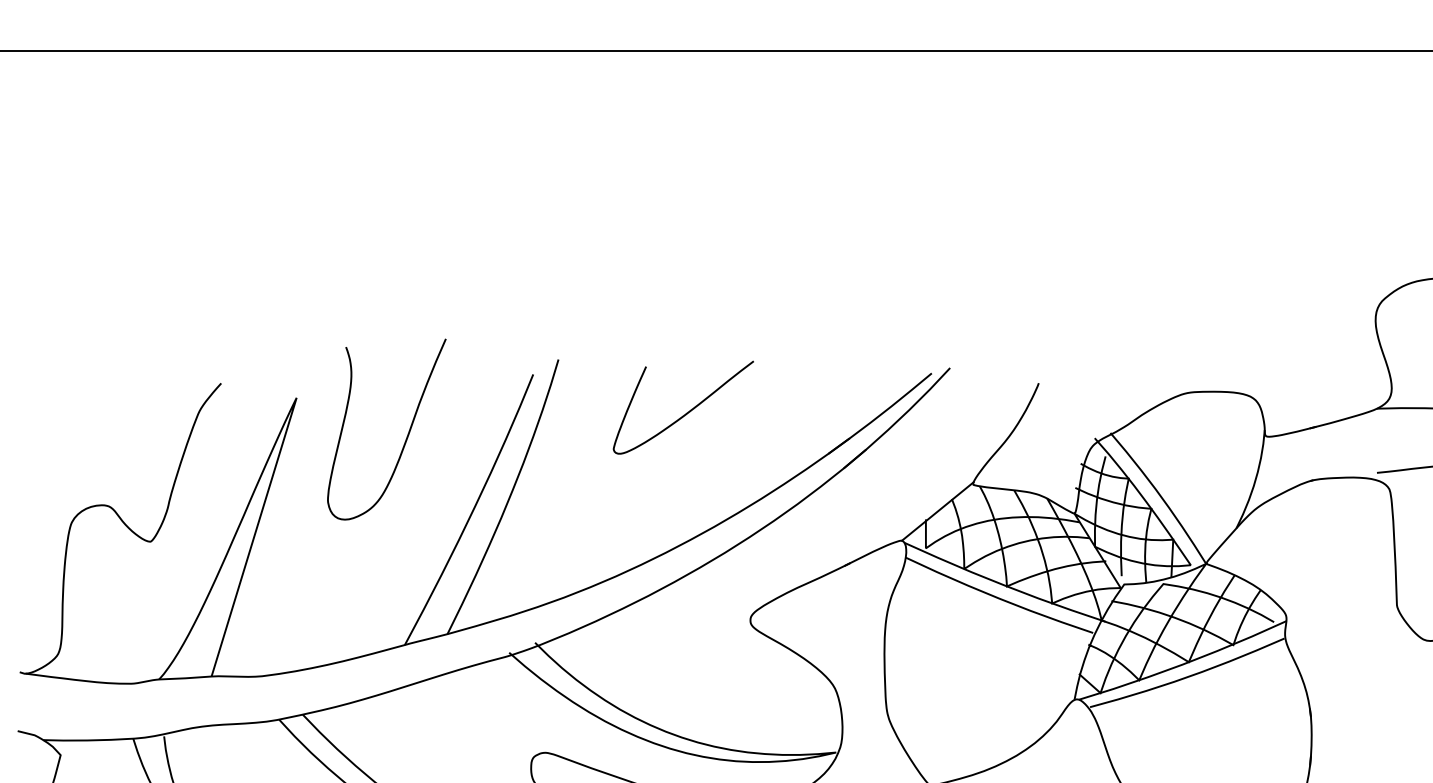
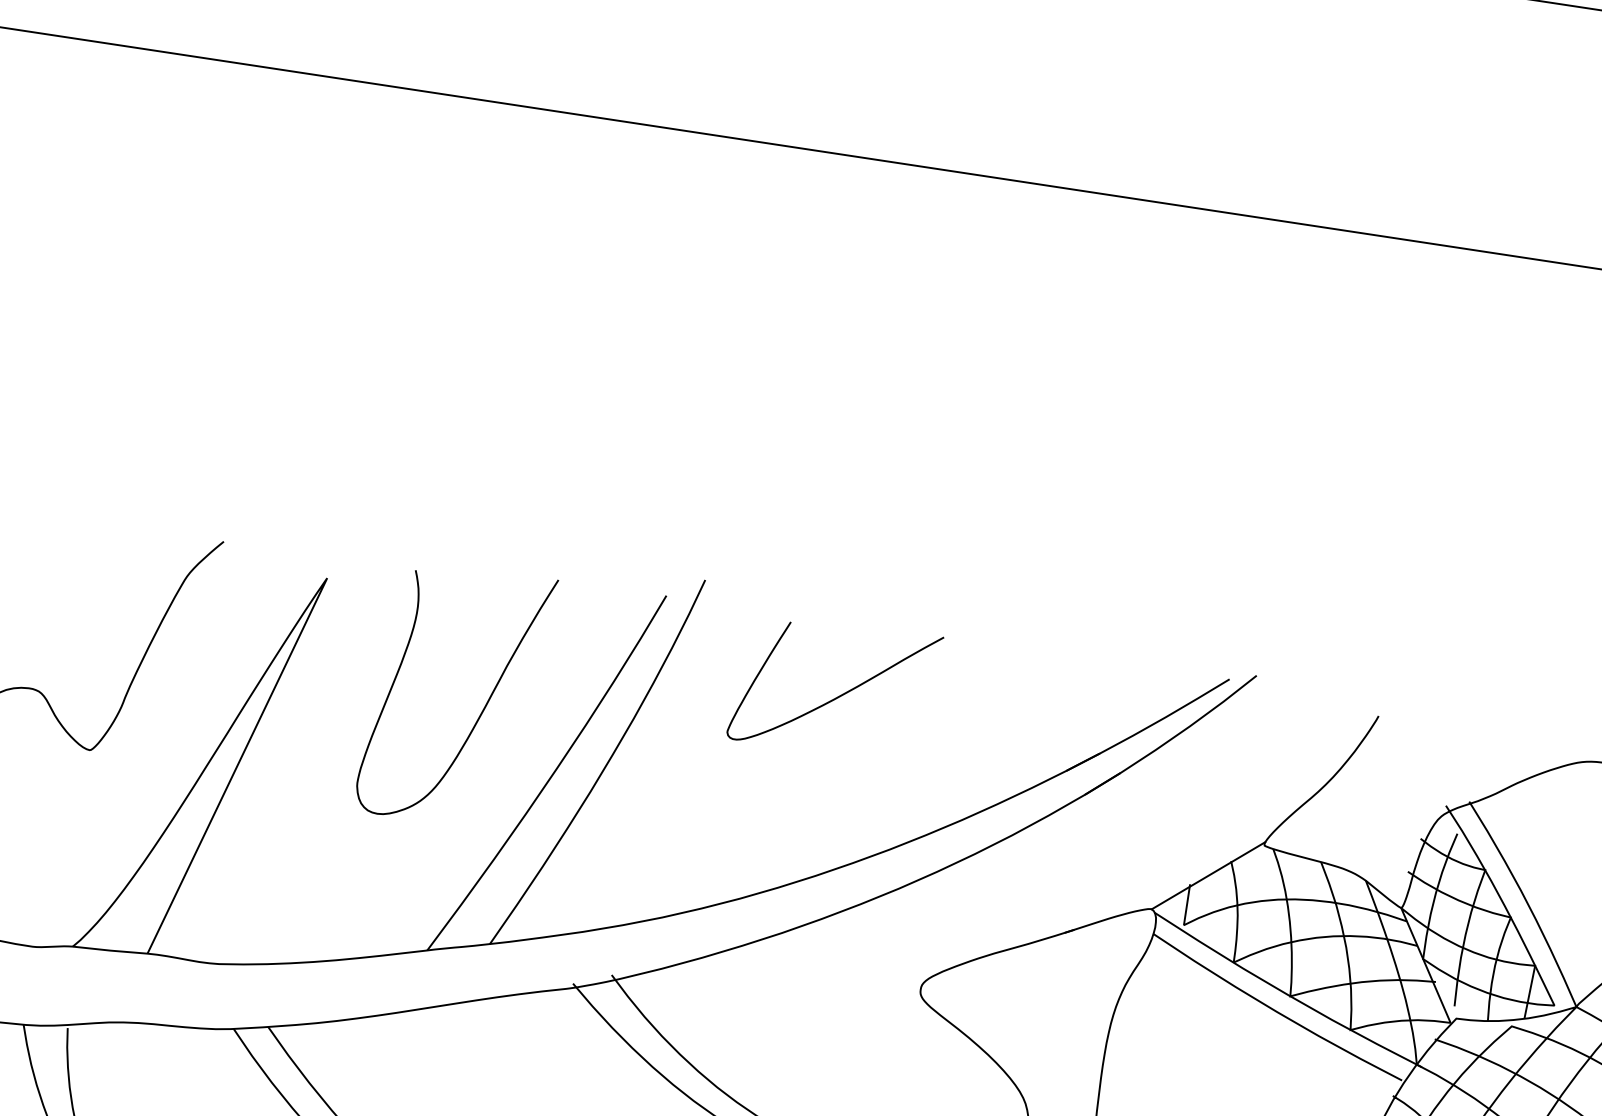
curve: (686, 412) -> (838, 695), moved
curve: (406, 436) -> (481, 709), moved

